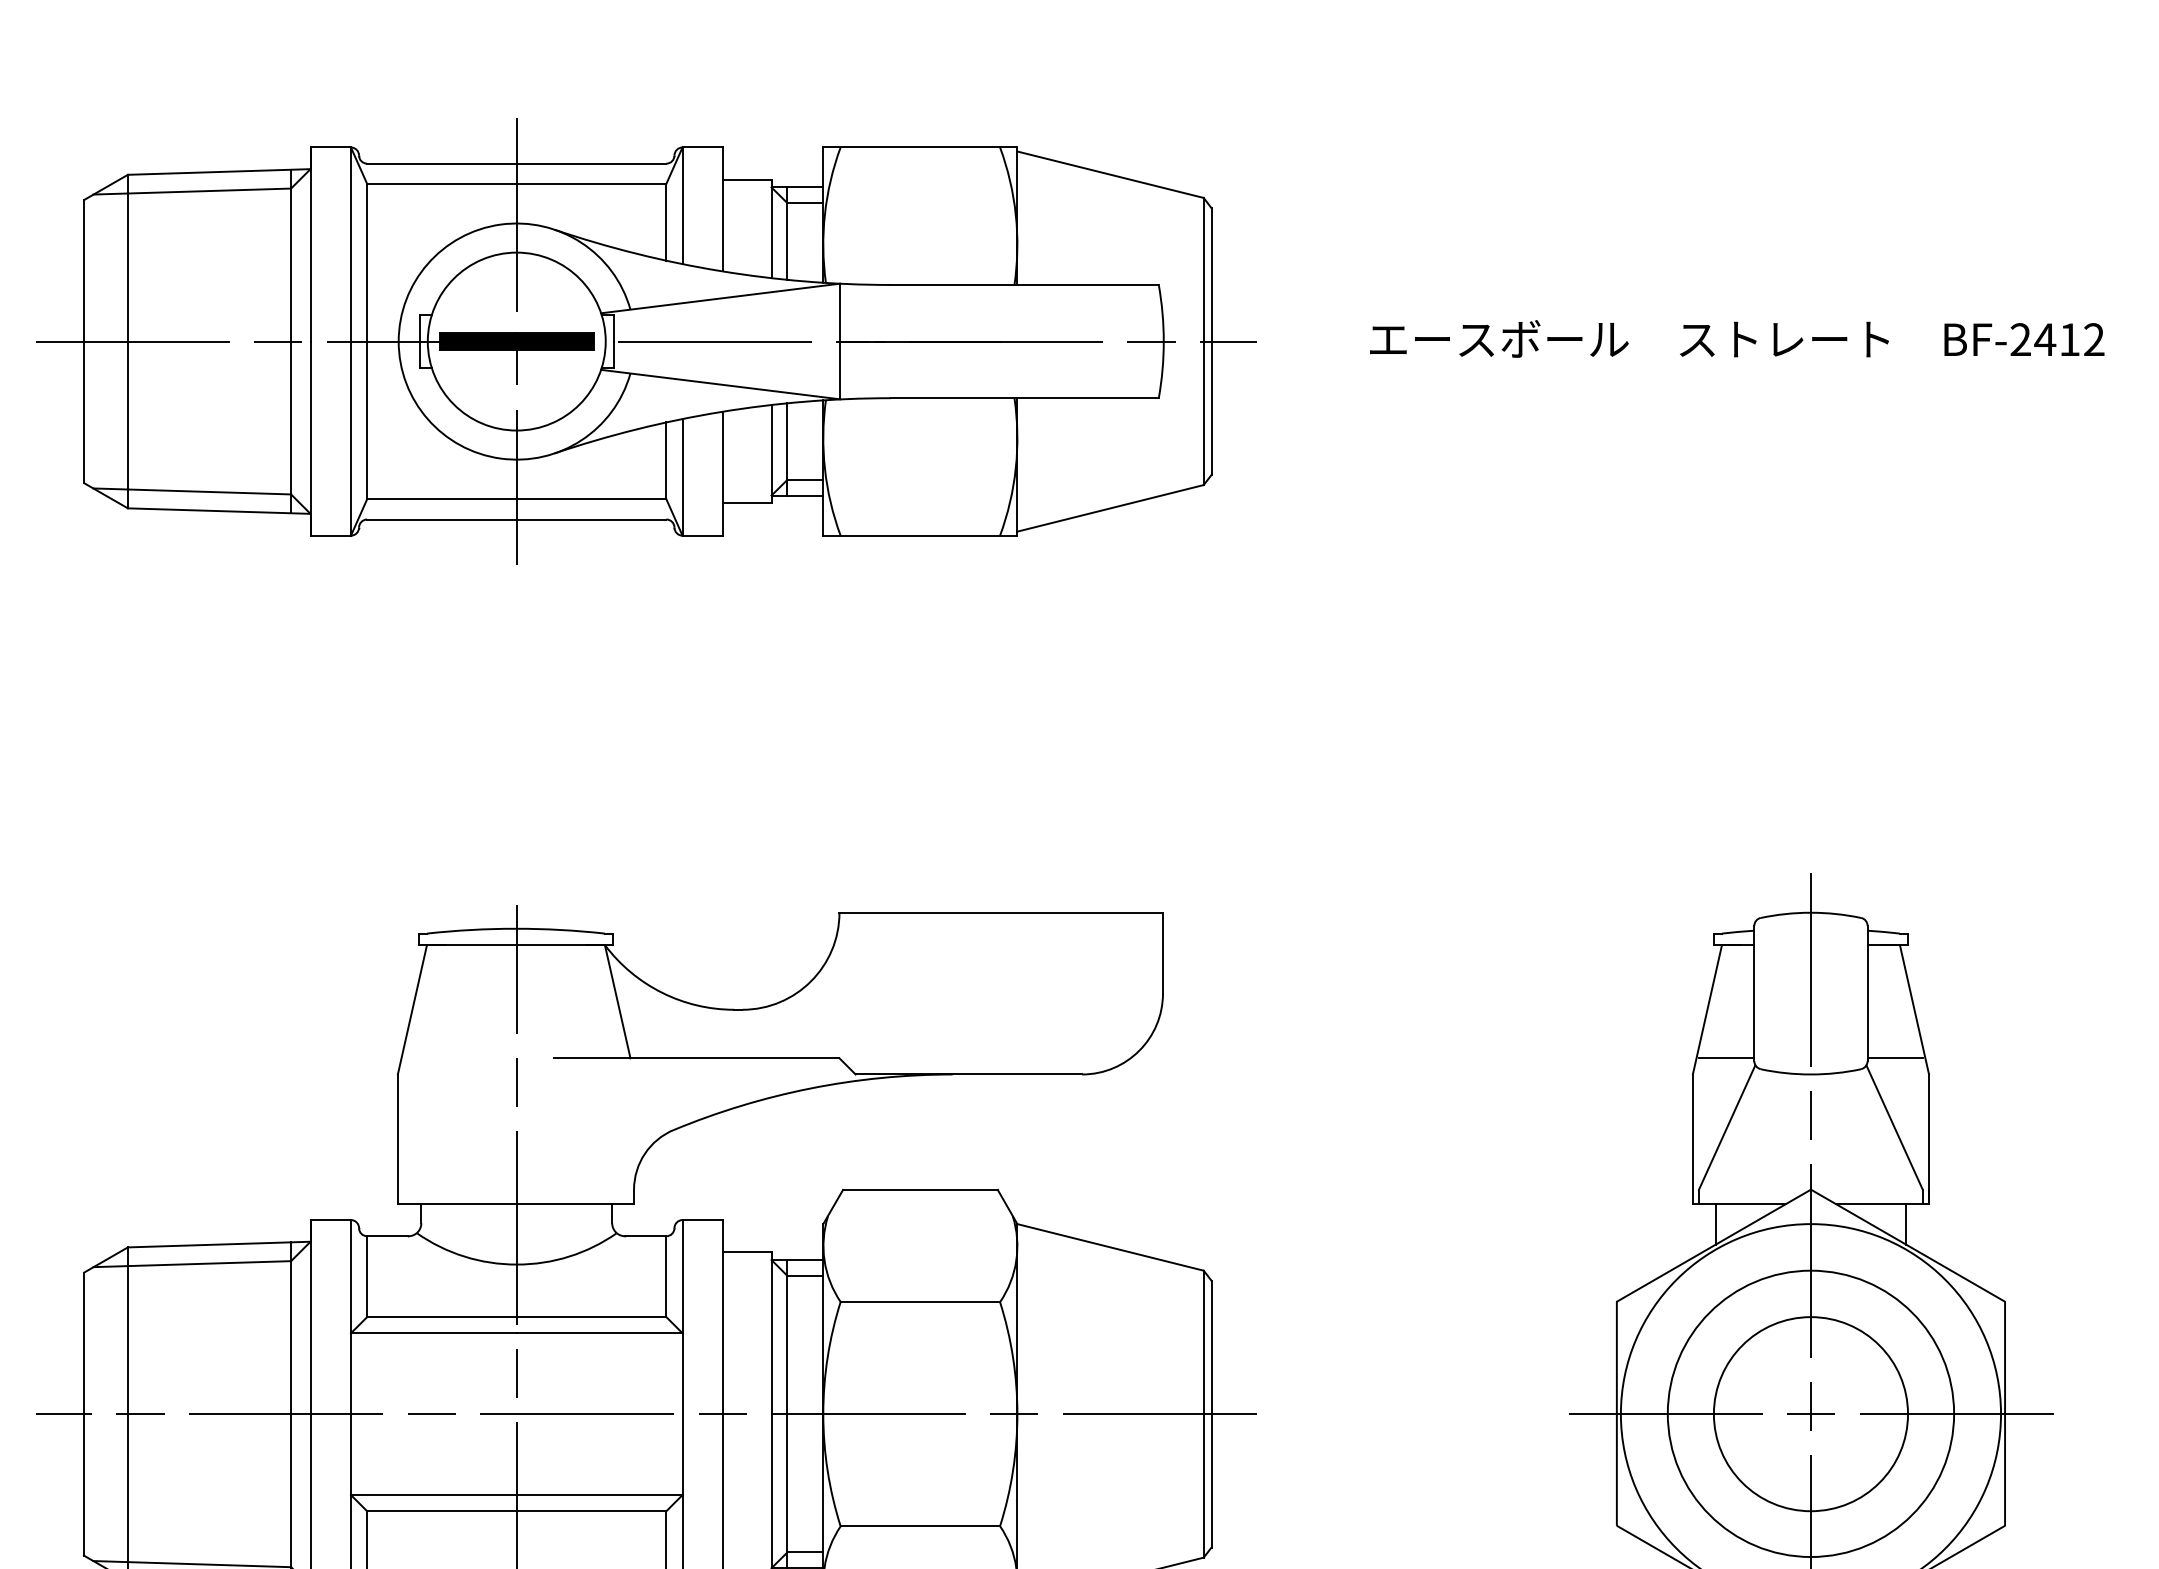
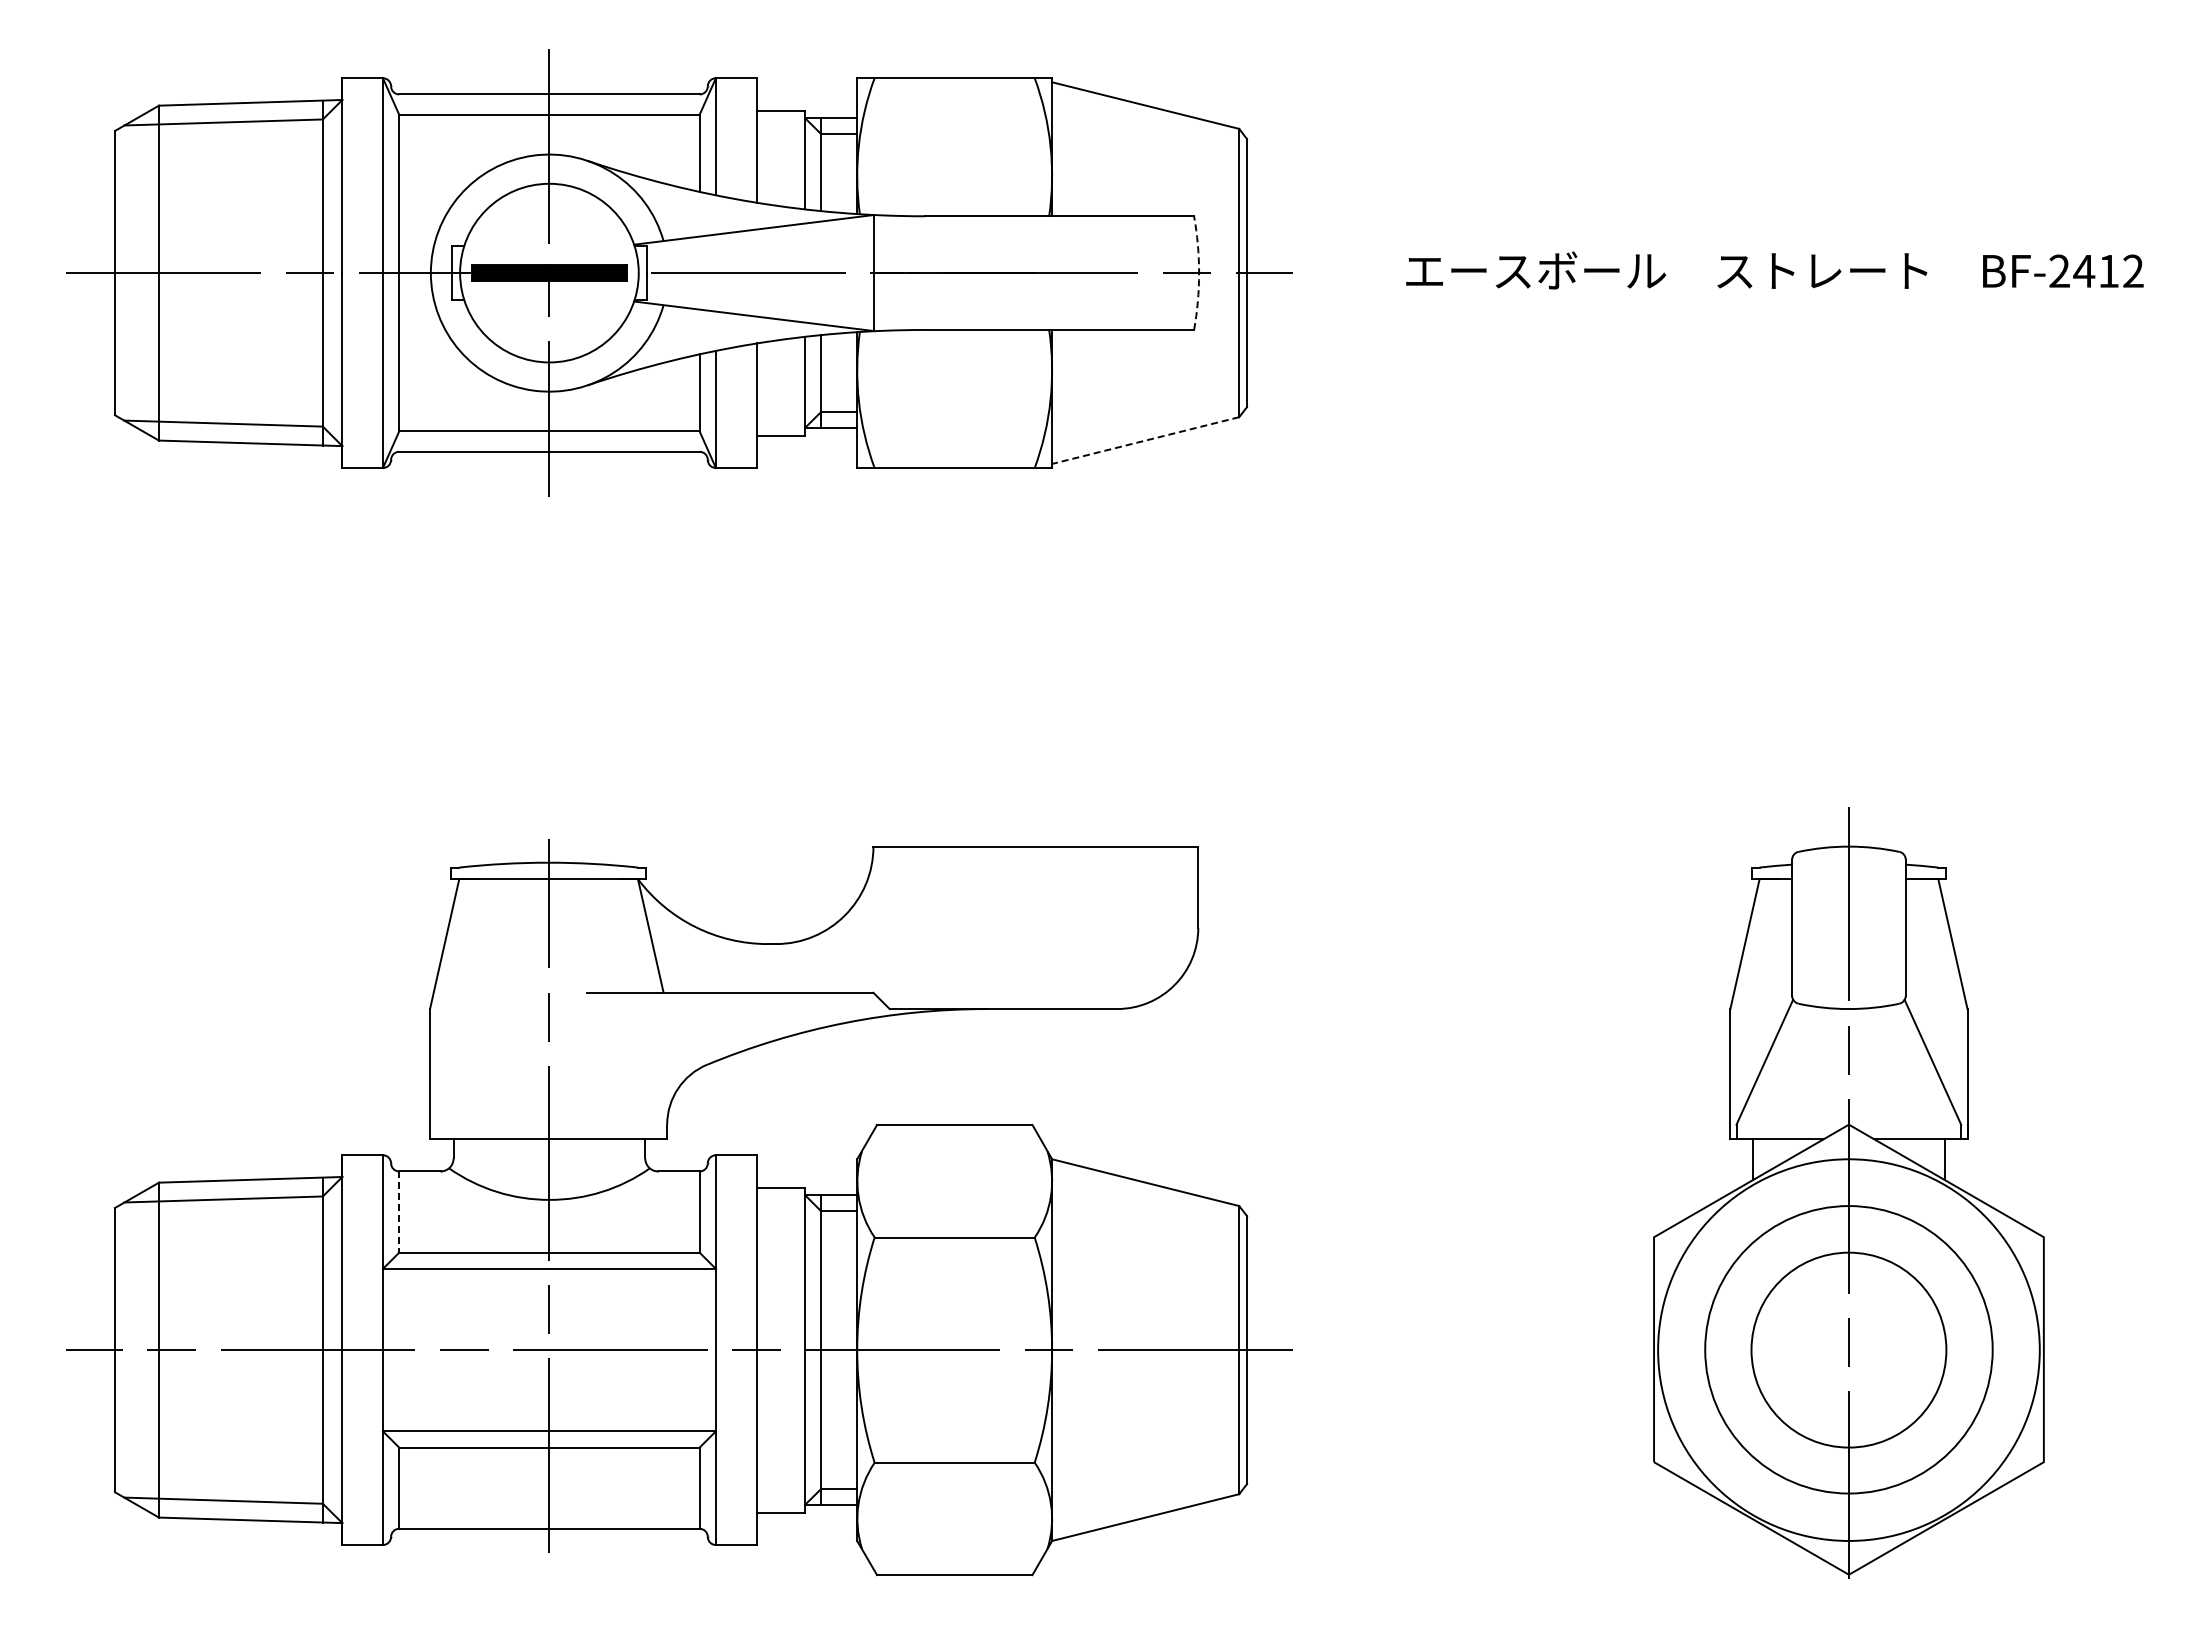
arc: (1164, 341) -> (1199, 273), solid -> dashed
line: (1110, 508) -> (1145, 440), solid -> dashed
line: (1726, 1058) -> (1764, 992), removed
line: (1895, 1058) -> (1933, 992), removed
line: (367, 1277) -> (399, 1212), solid -> dashed
line: (1810, 1413) -> (1848, 1349), removed

